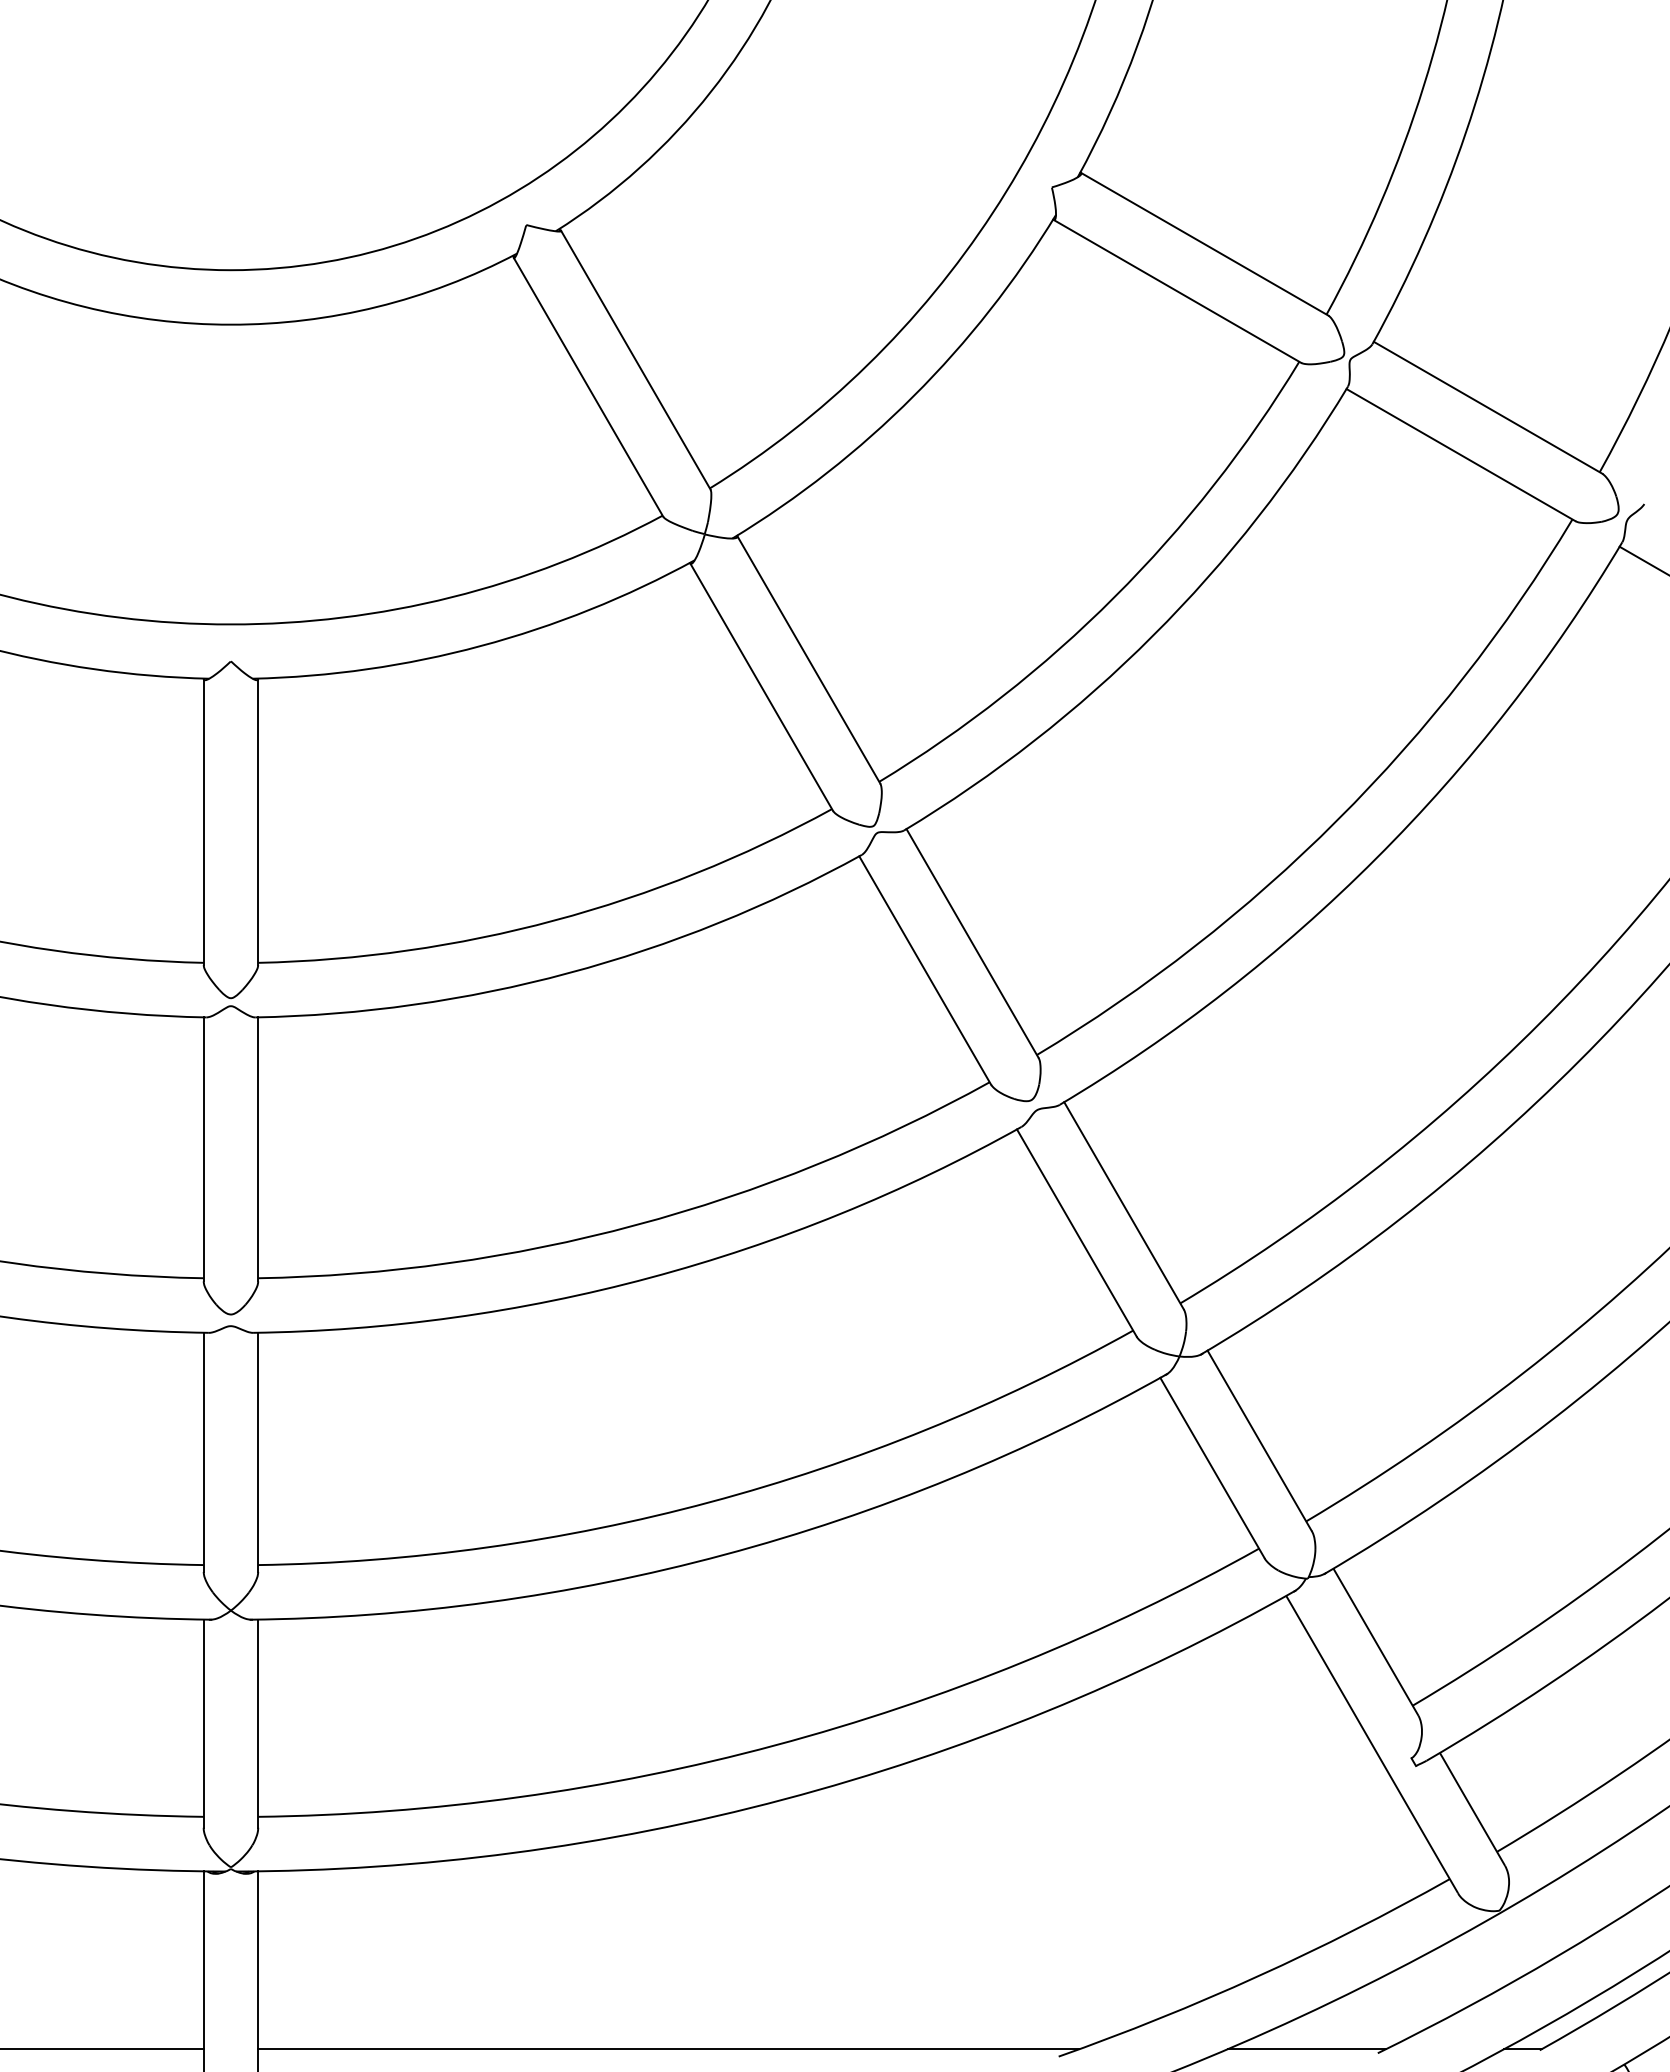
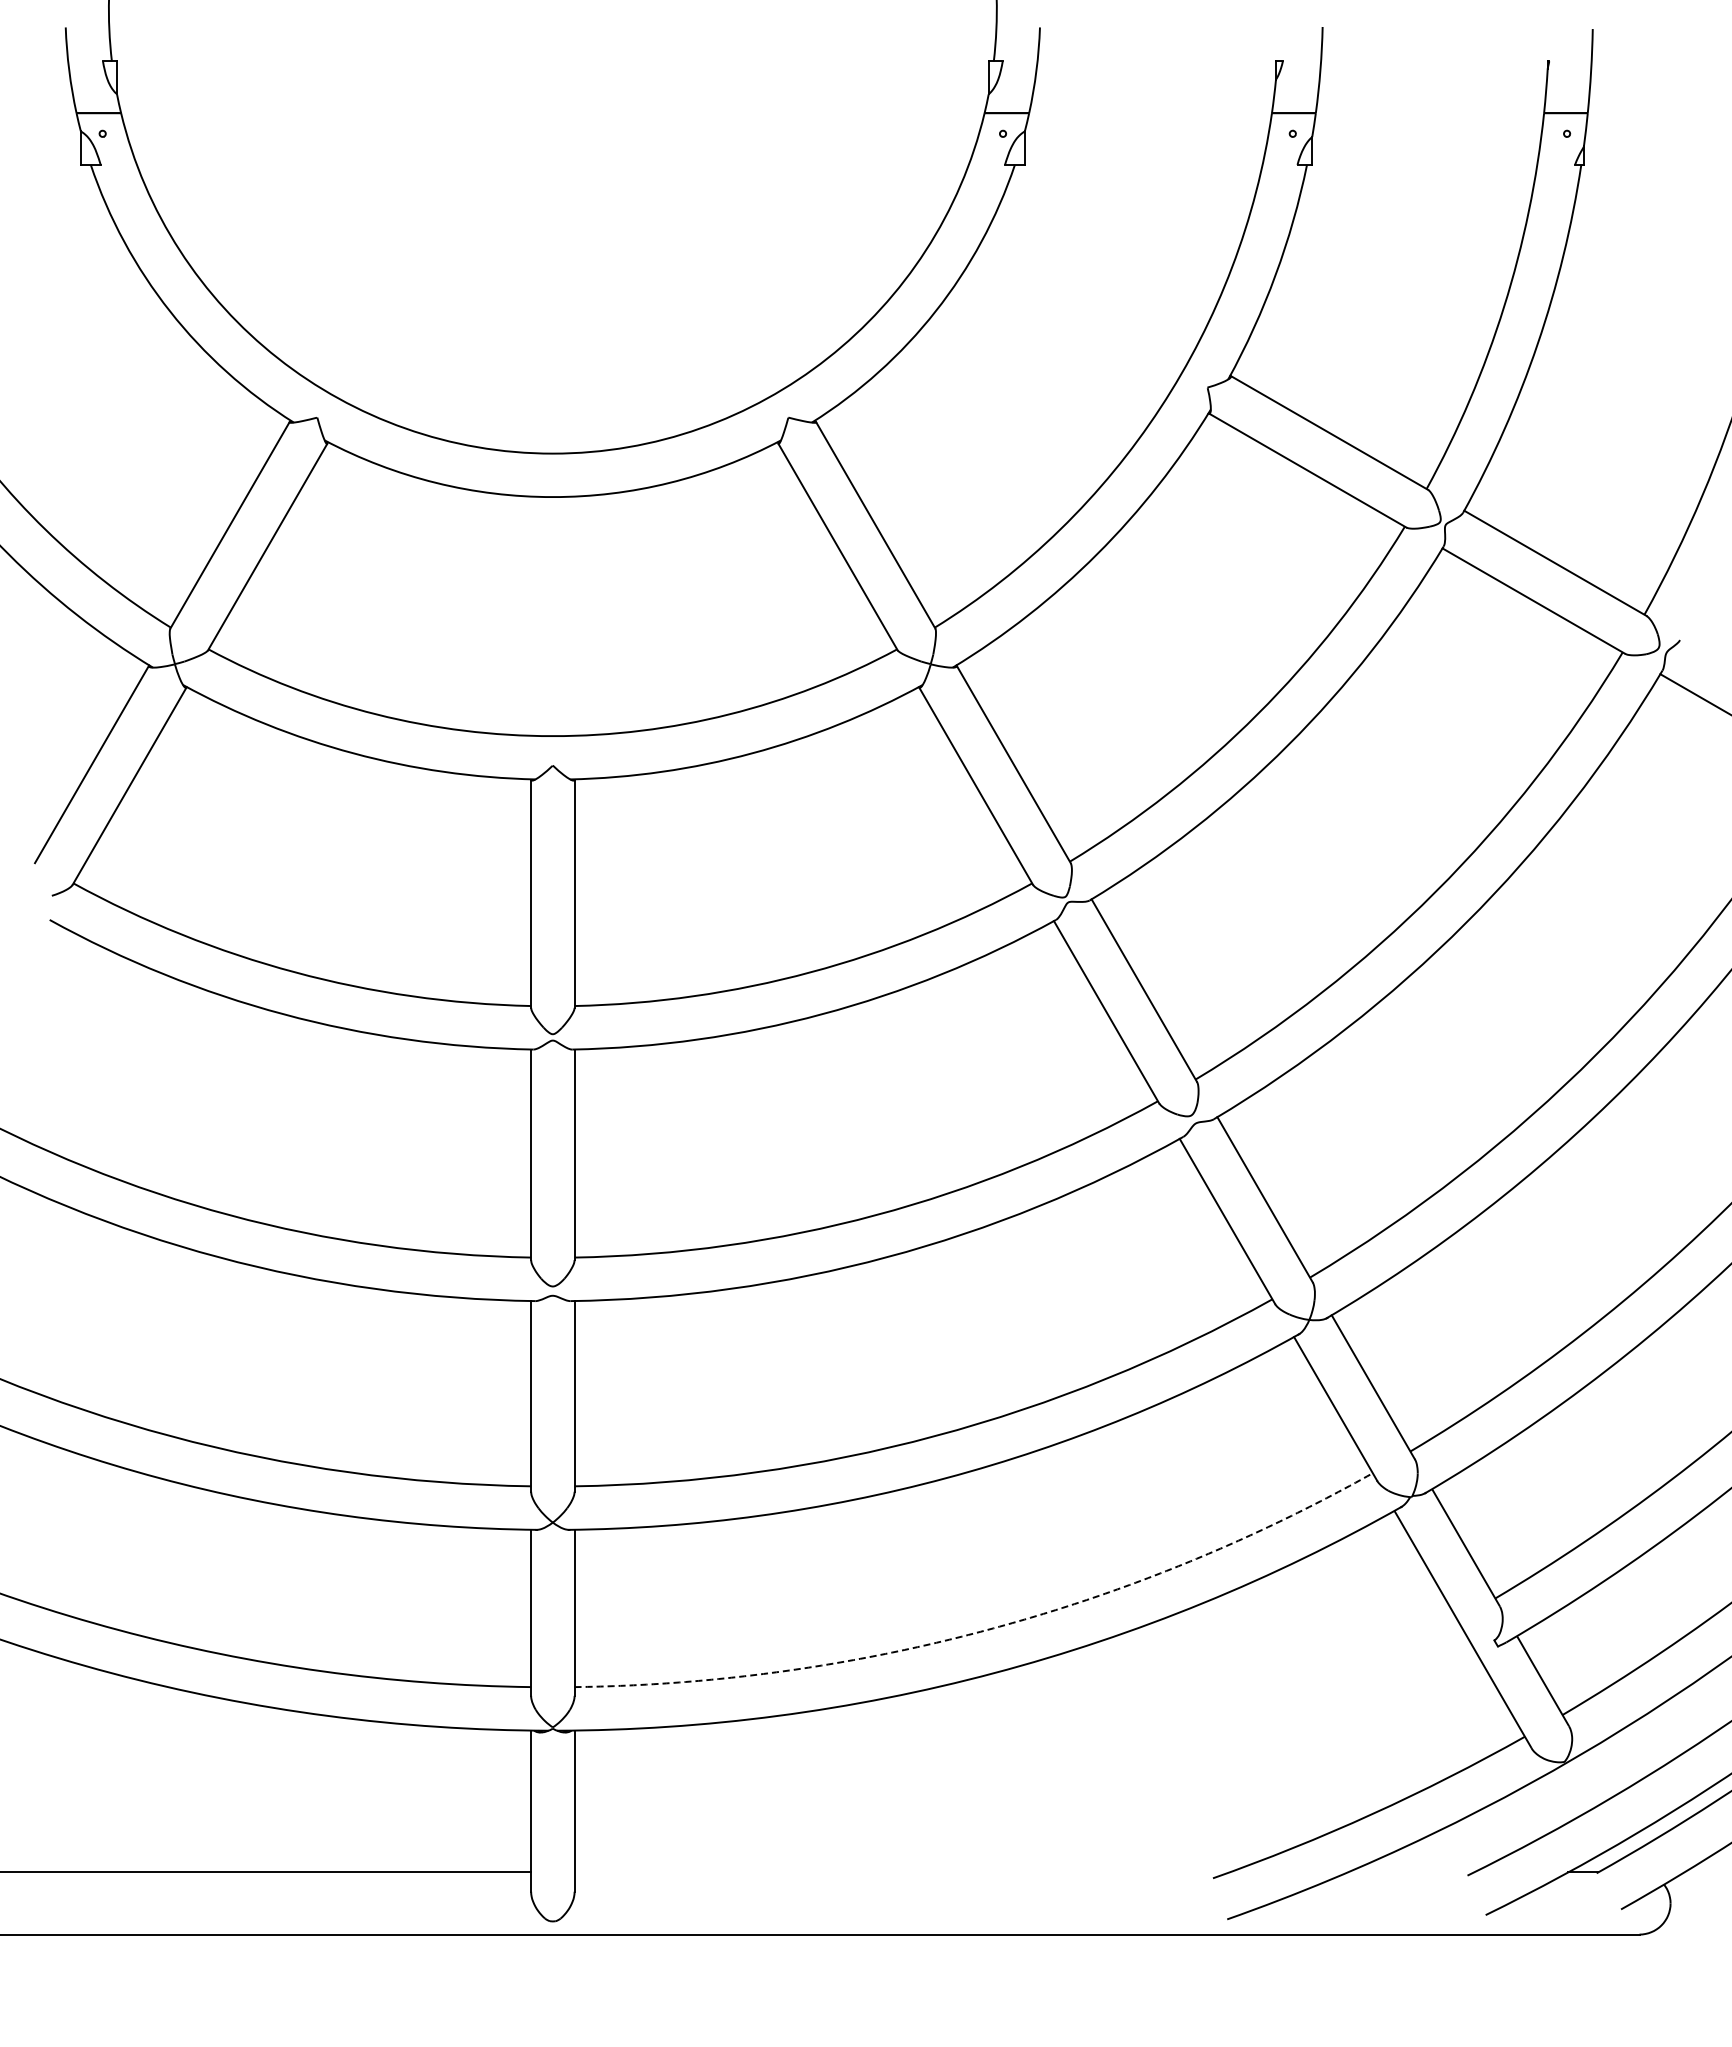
arc: (775, 1745) -> (987, 1630), solid -> dashed
line: (668, 2049) -> (901, 1872), removed
line: (1306, 2049) -> (1410, 1872), removed

